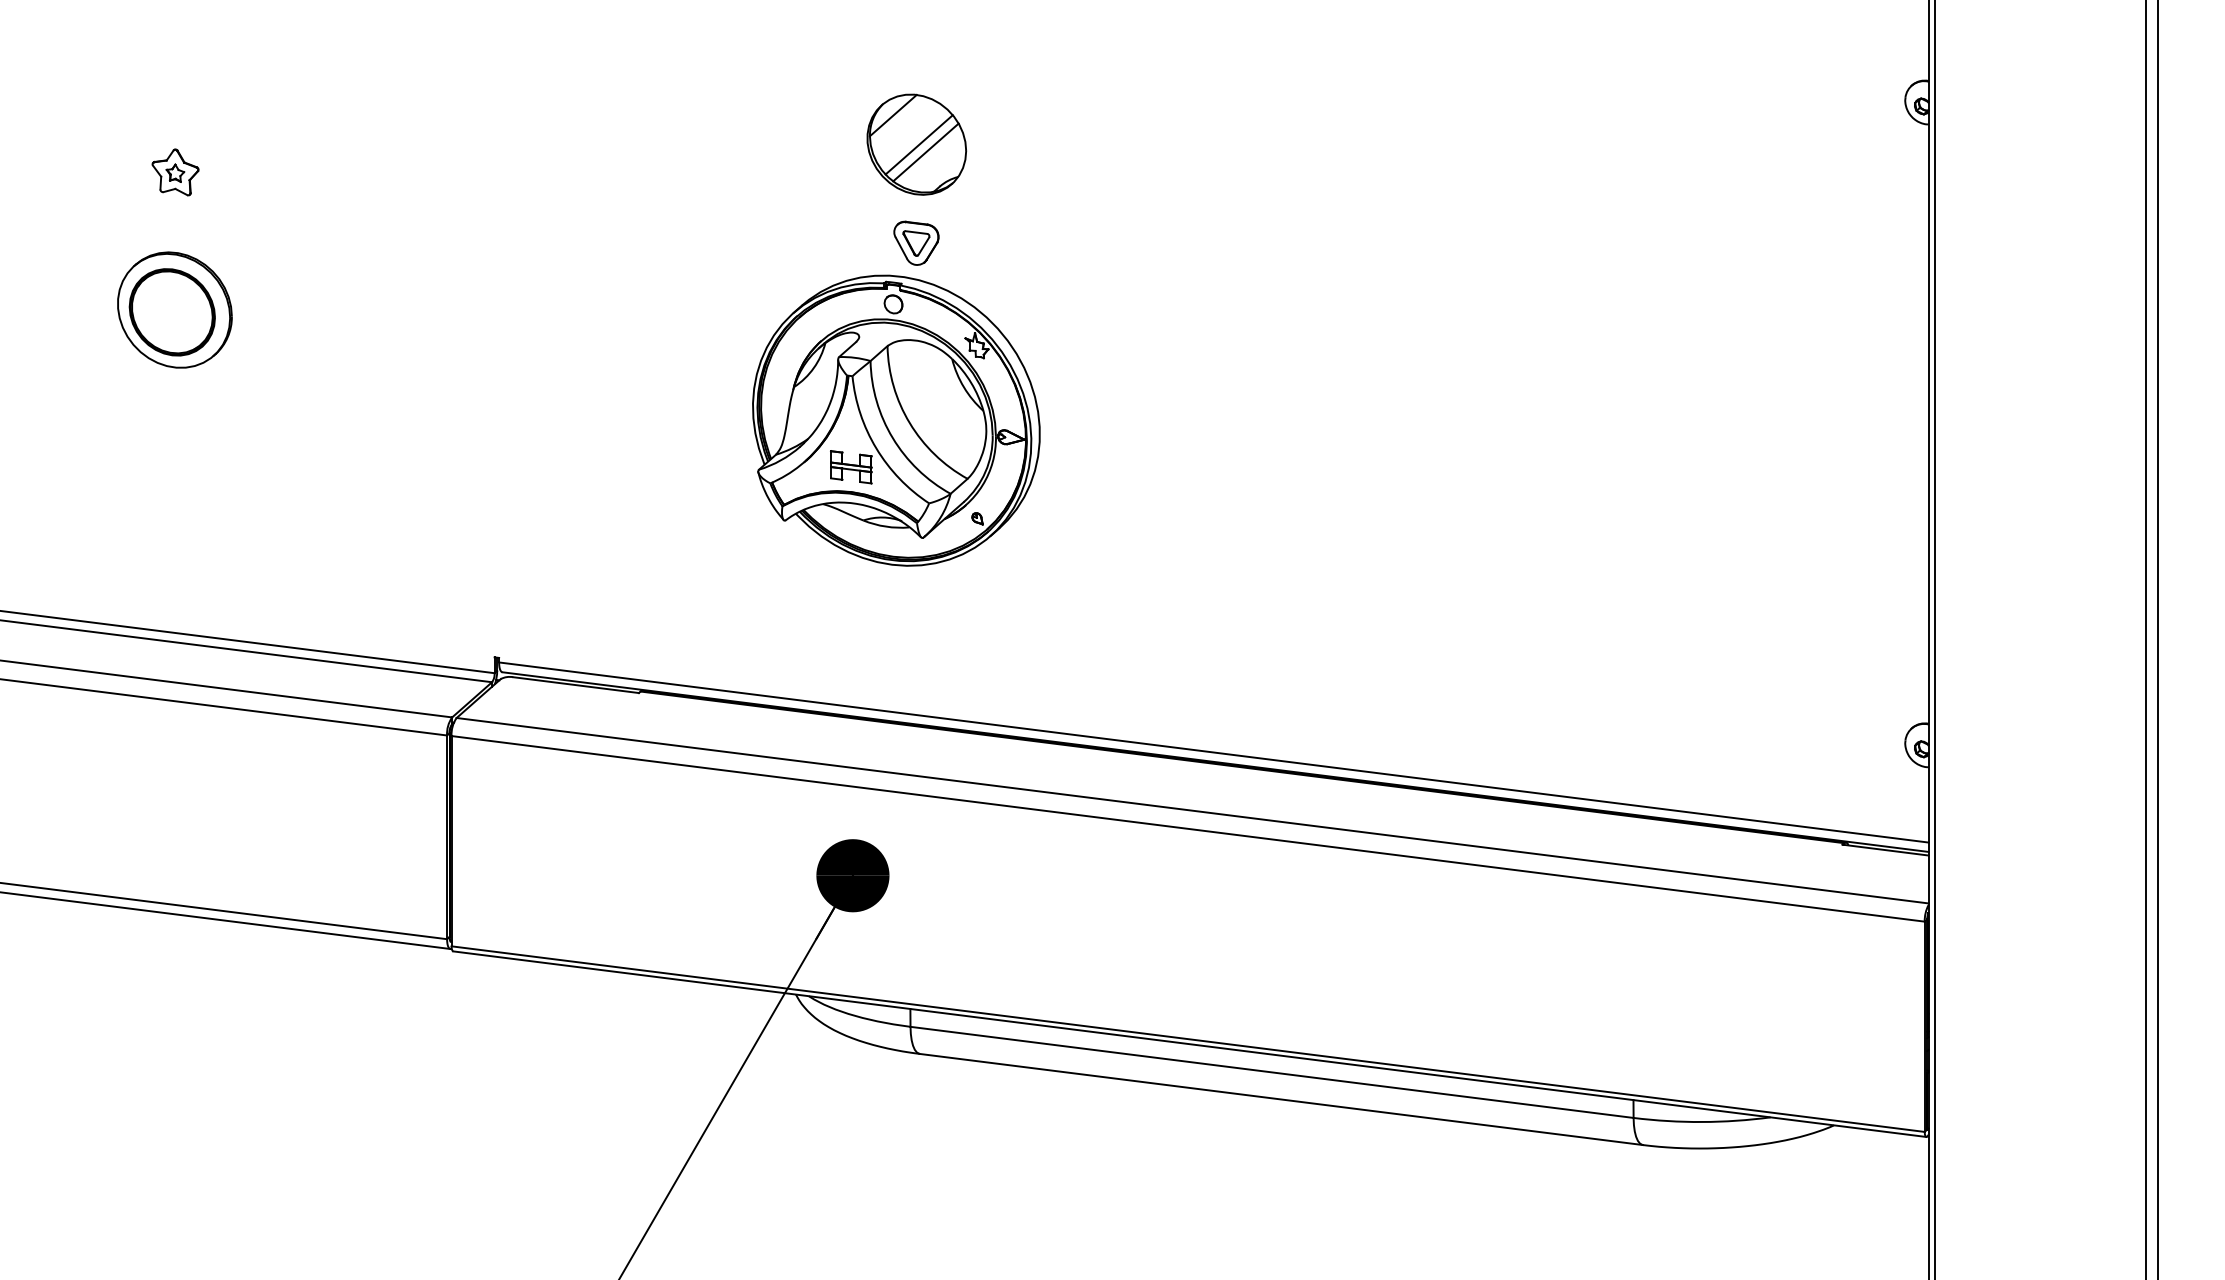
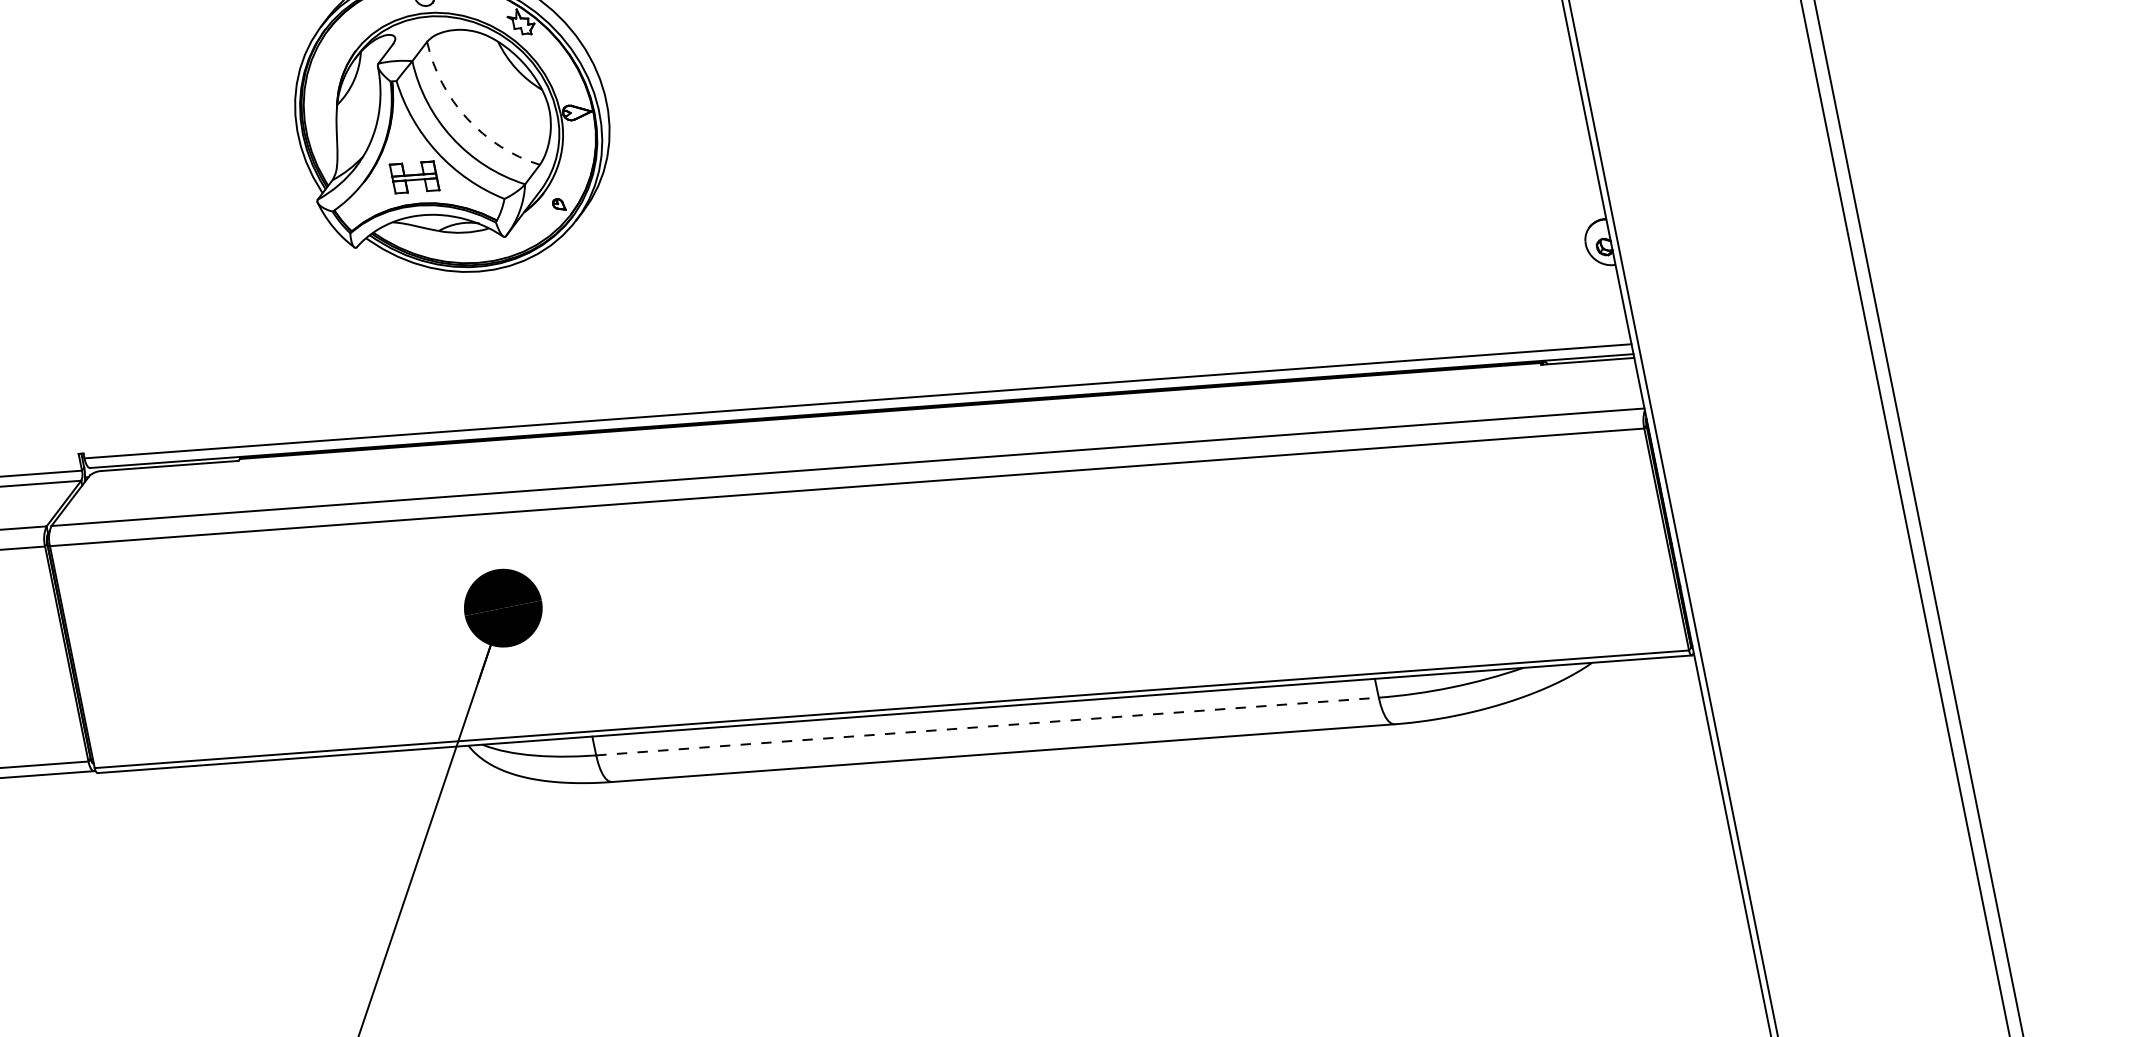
arc: (909, 423) -> (466, 118), solid -> dashed
line: (1272, 1072) -> (988, 726), solid -> dashed

